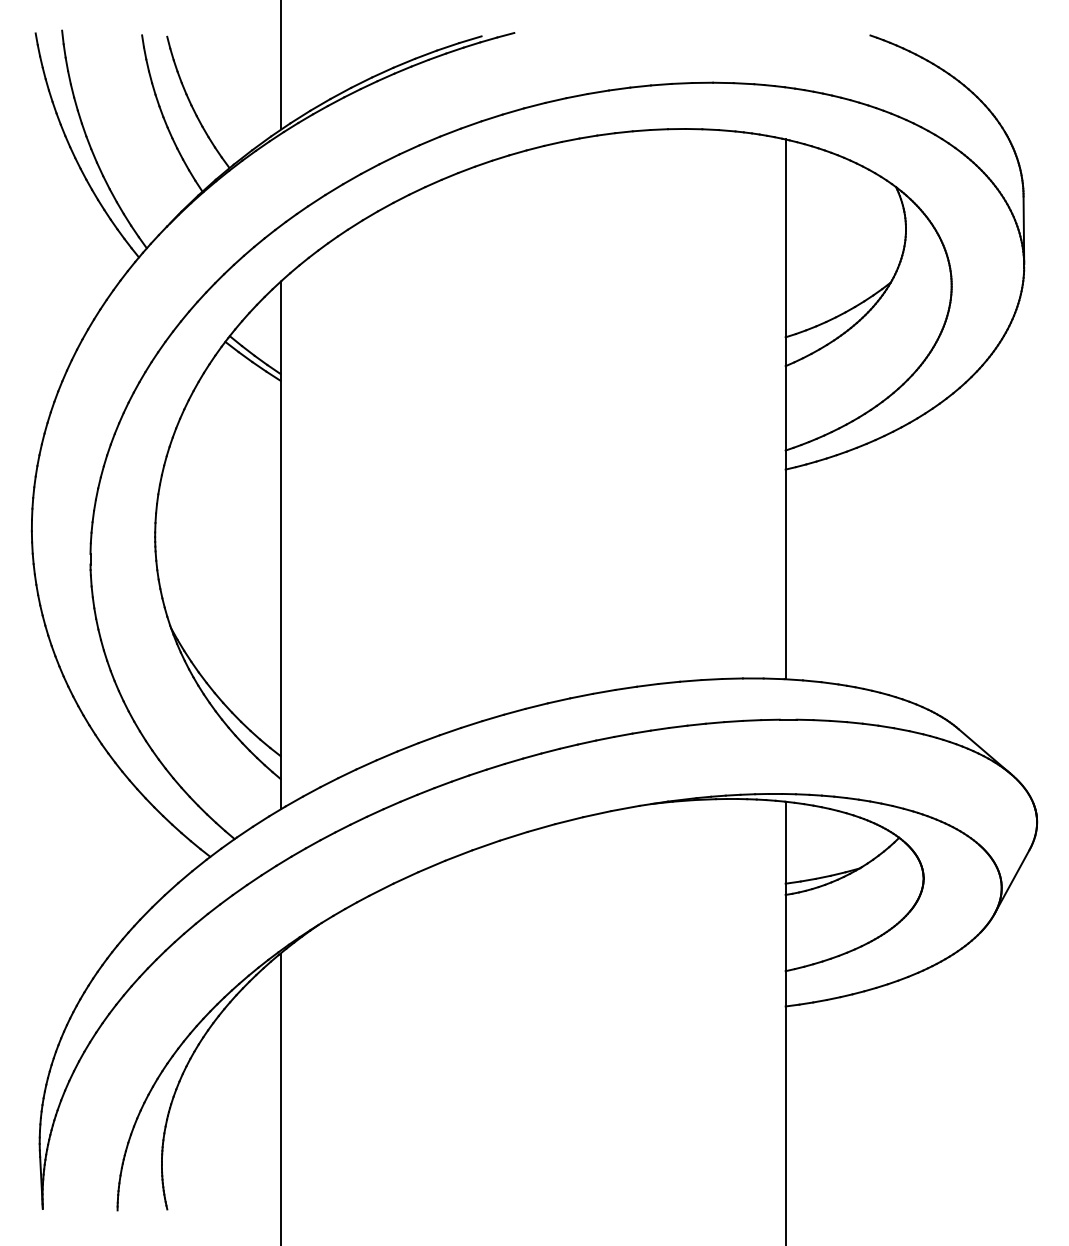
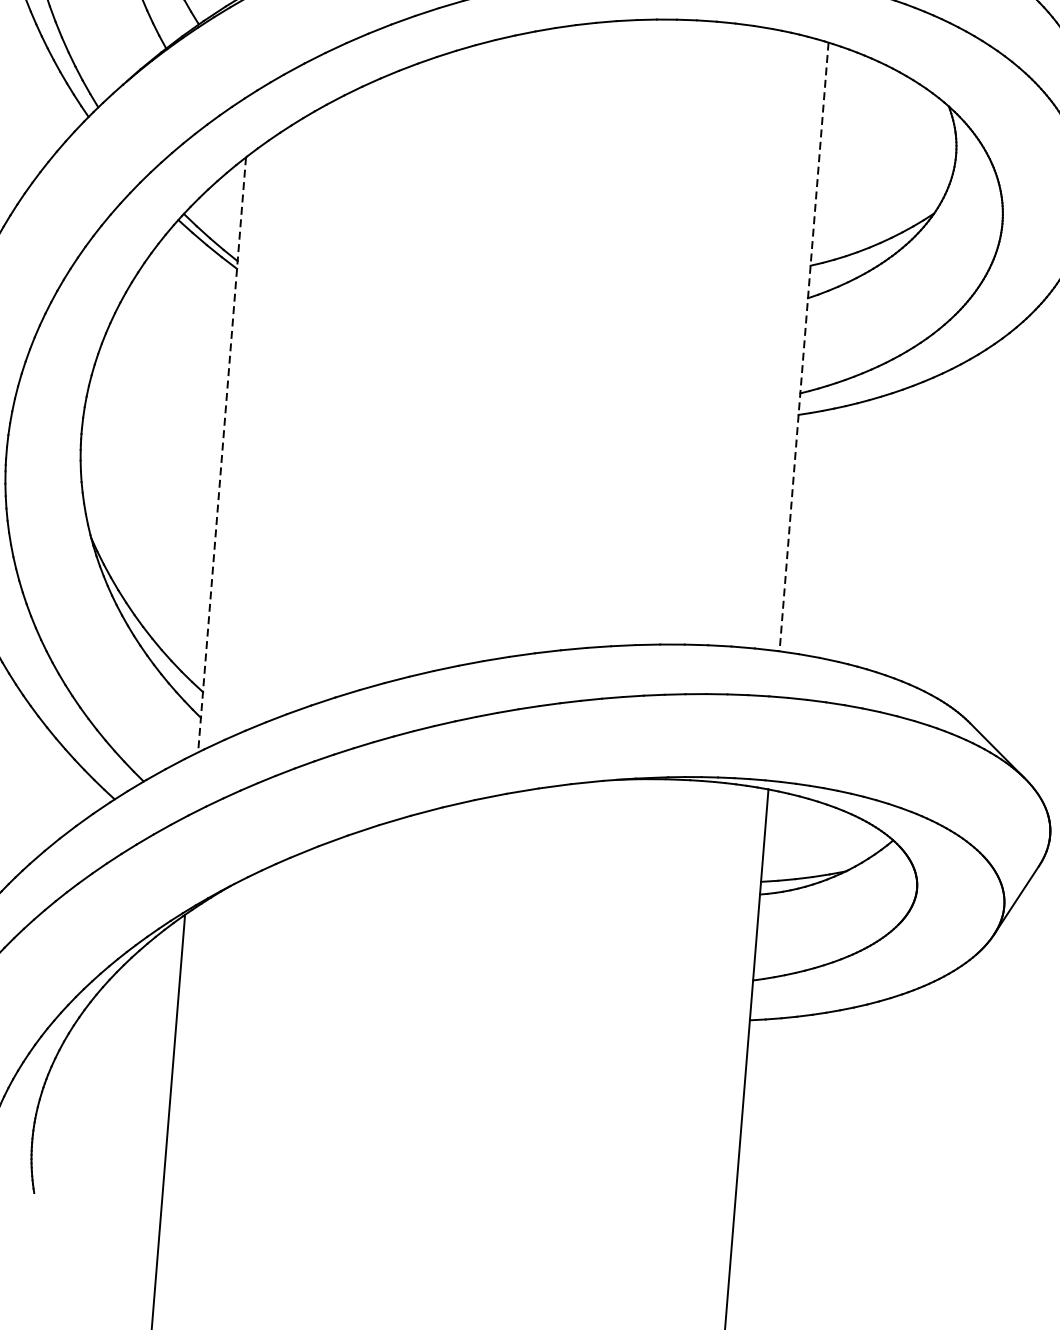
line: (785, 409) -> (803, 347), solid -> dashed
line: (280, 545) -> (222, 454), solid -> dashed

